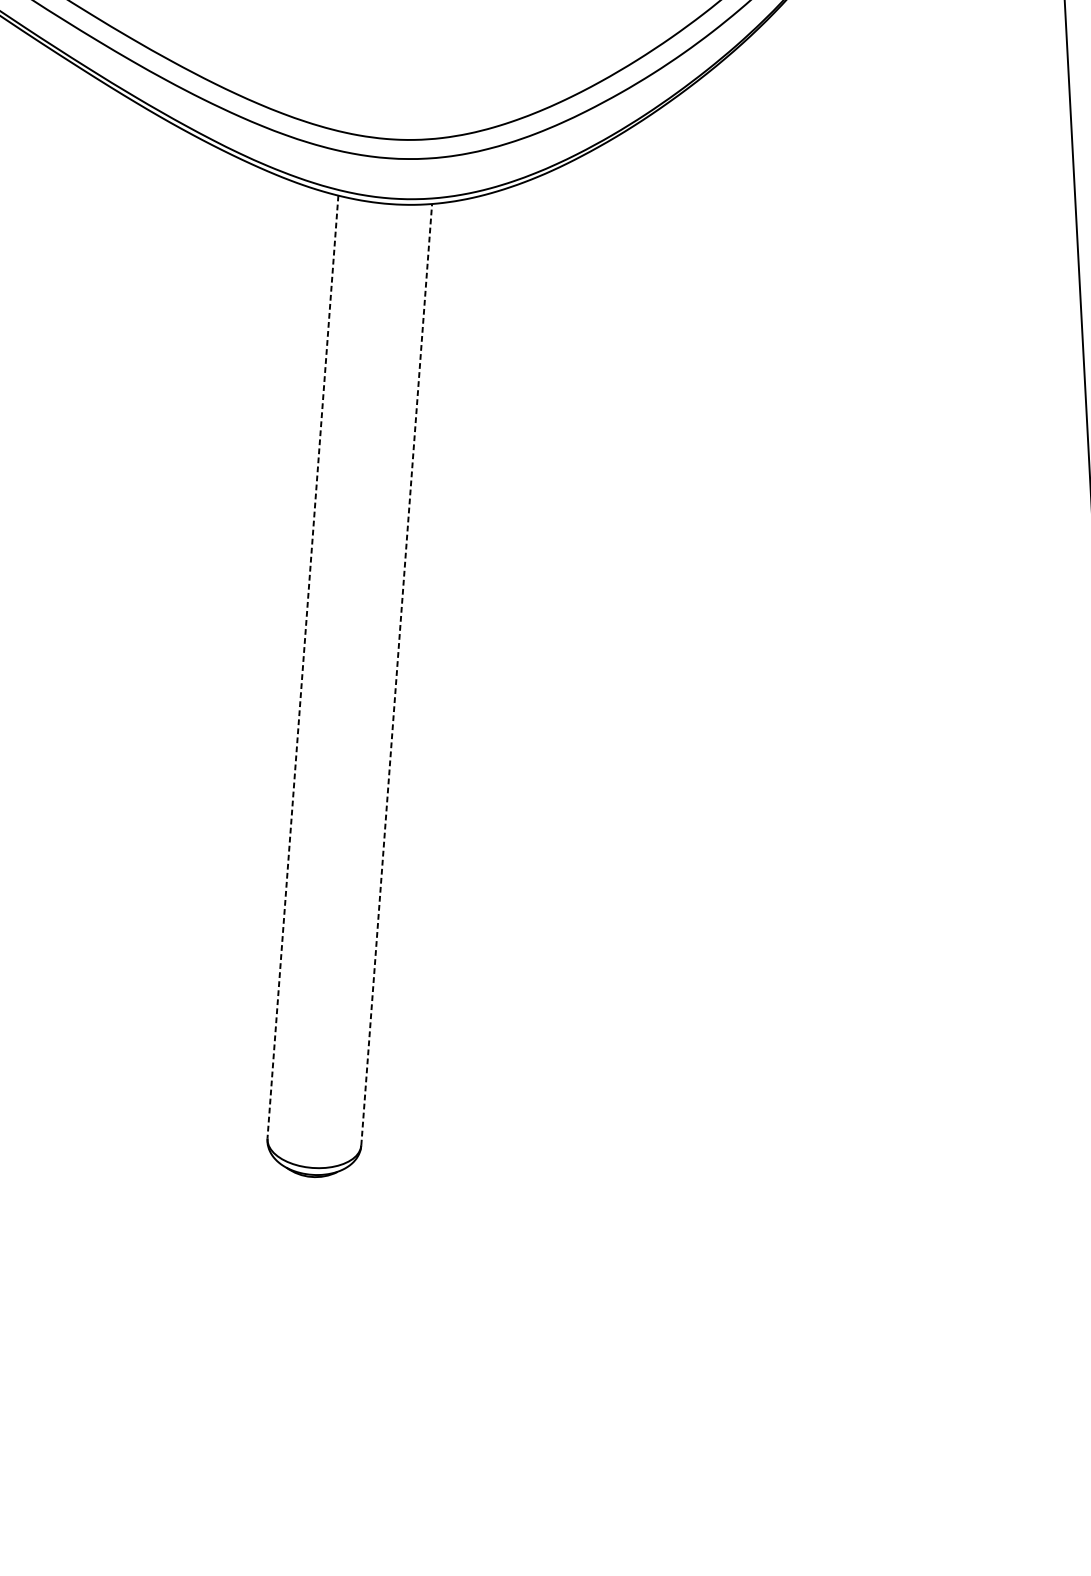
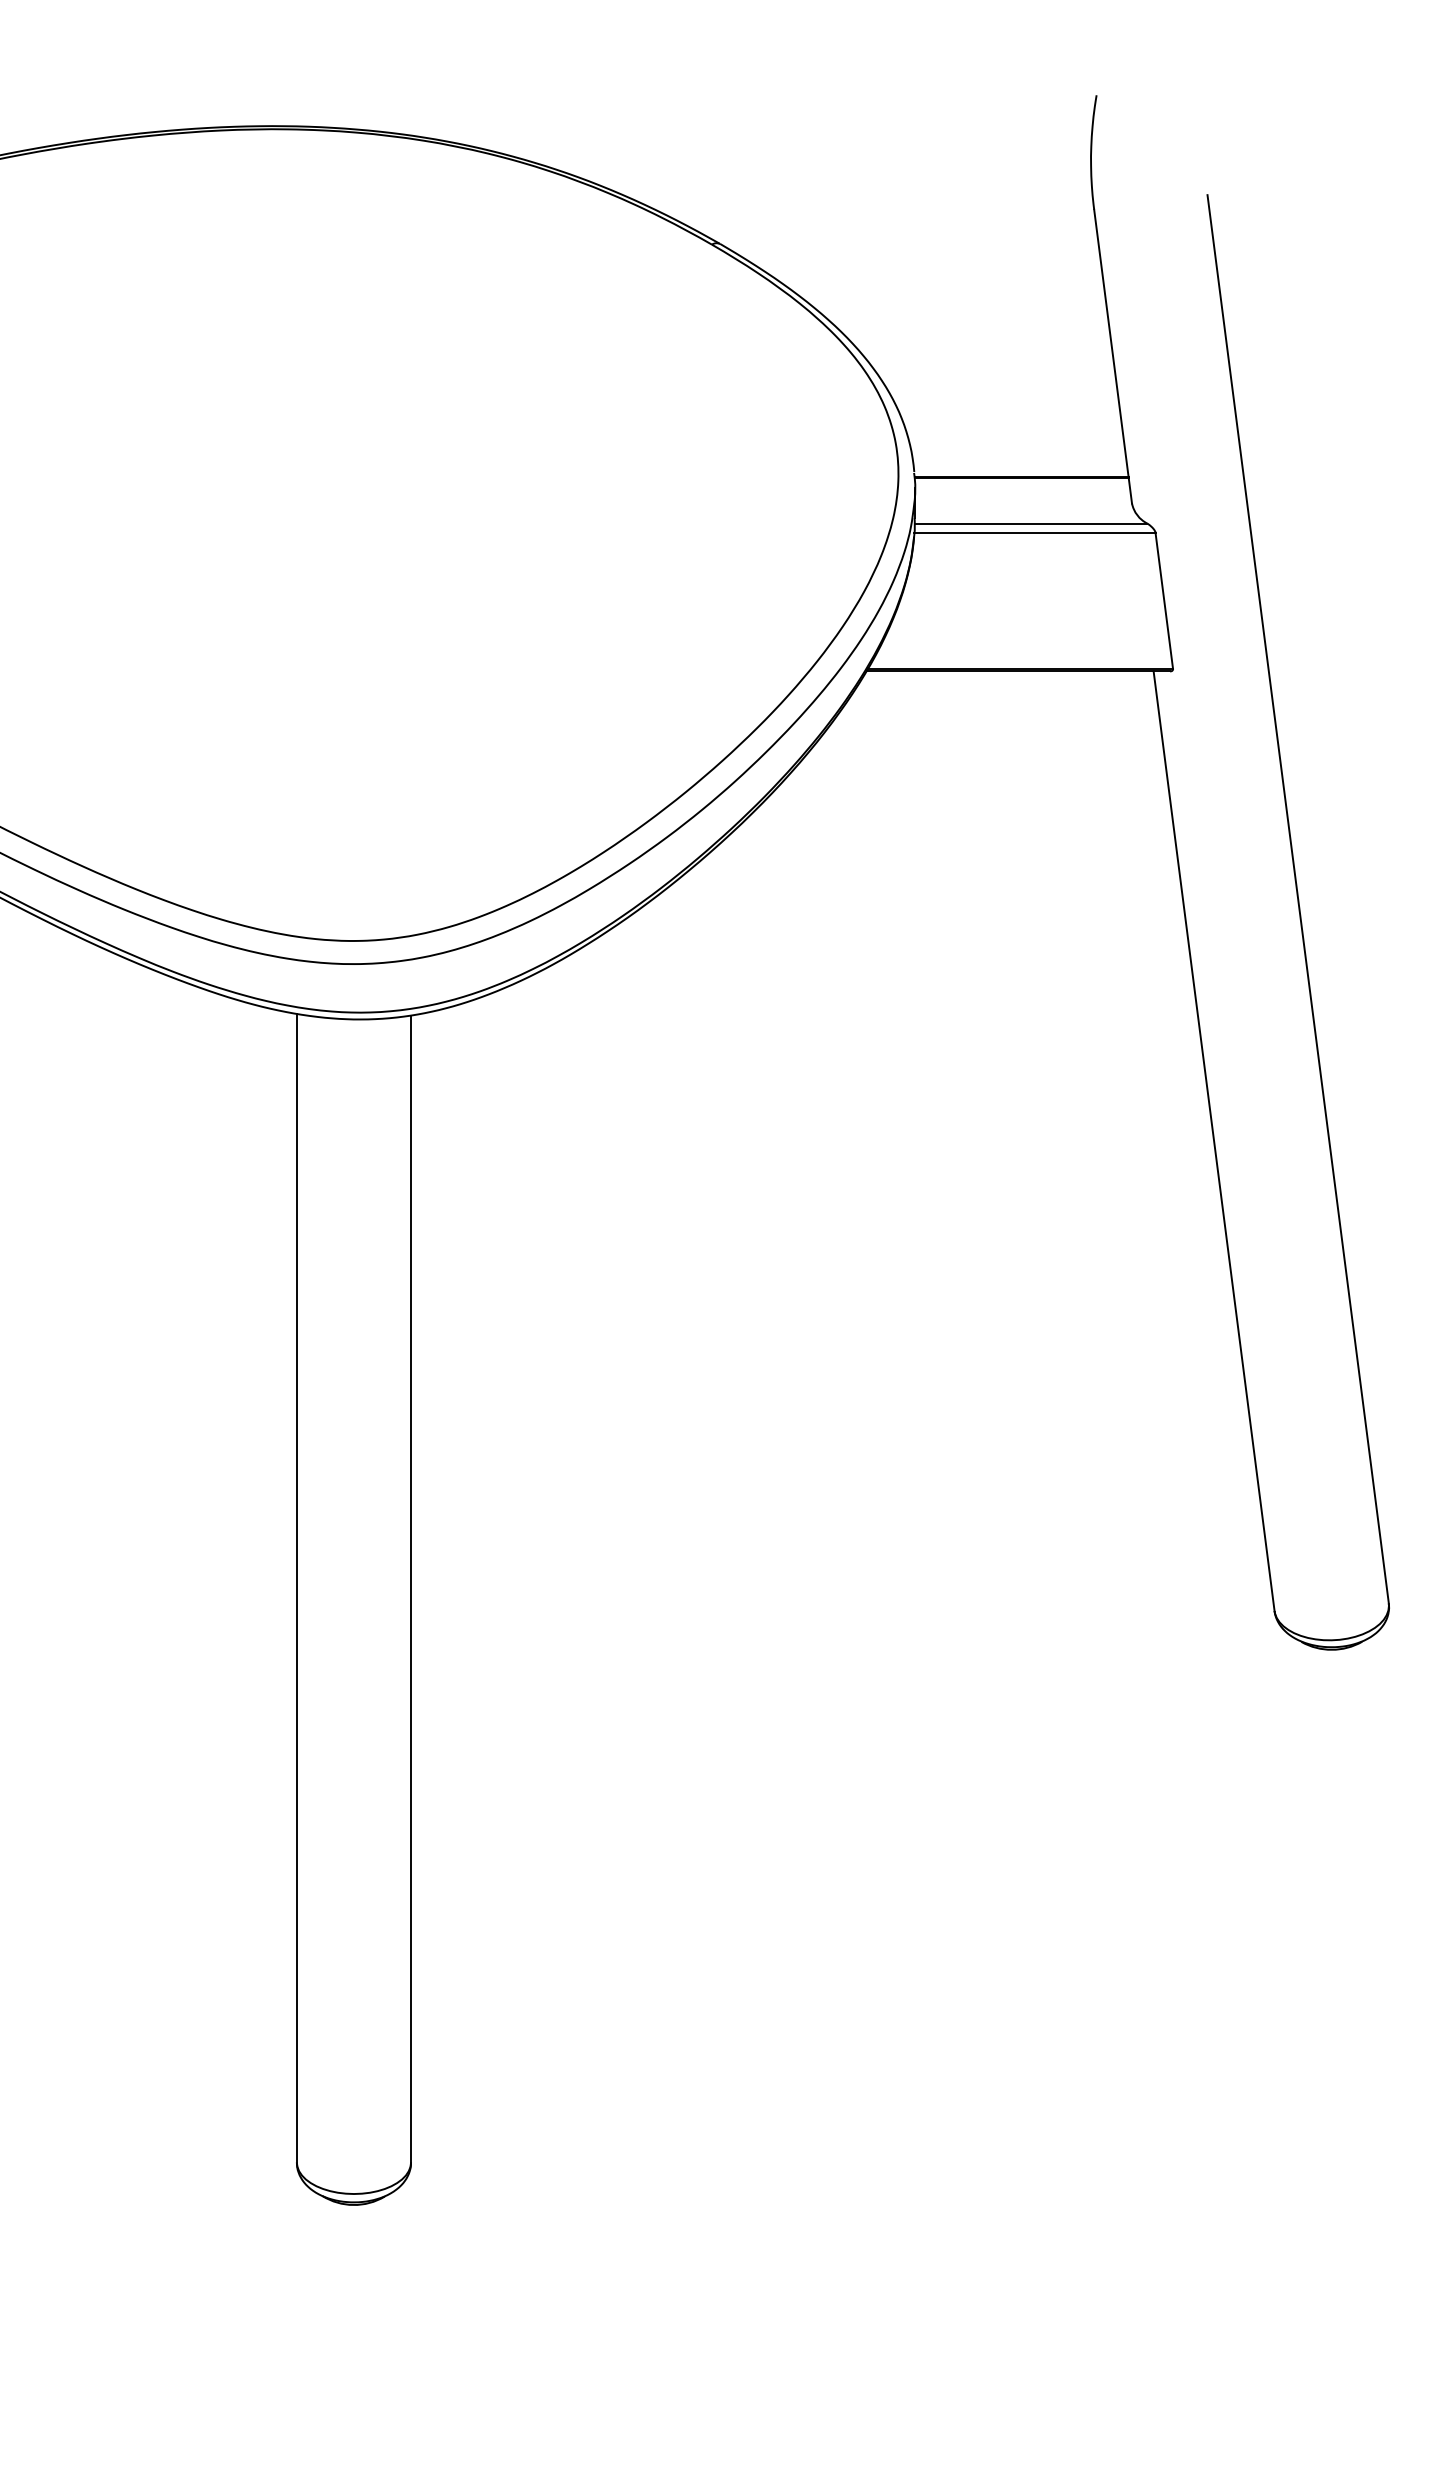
line: (302, 667) -> (296, 1588), dashed -> solid
line: (397, 674) -> (411, 1588), dashed -> solid

